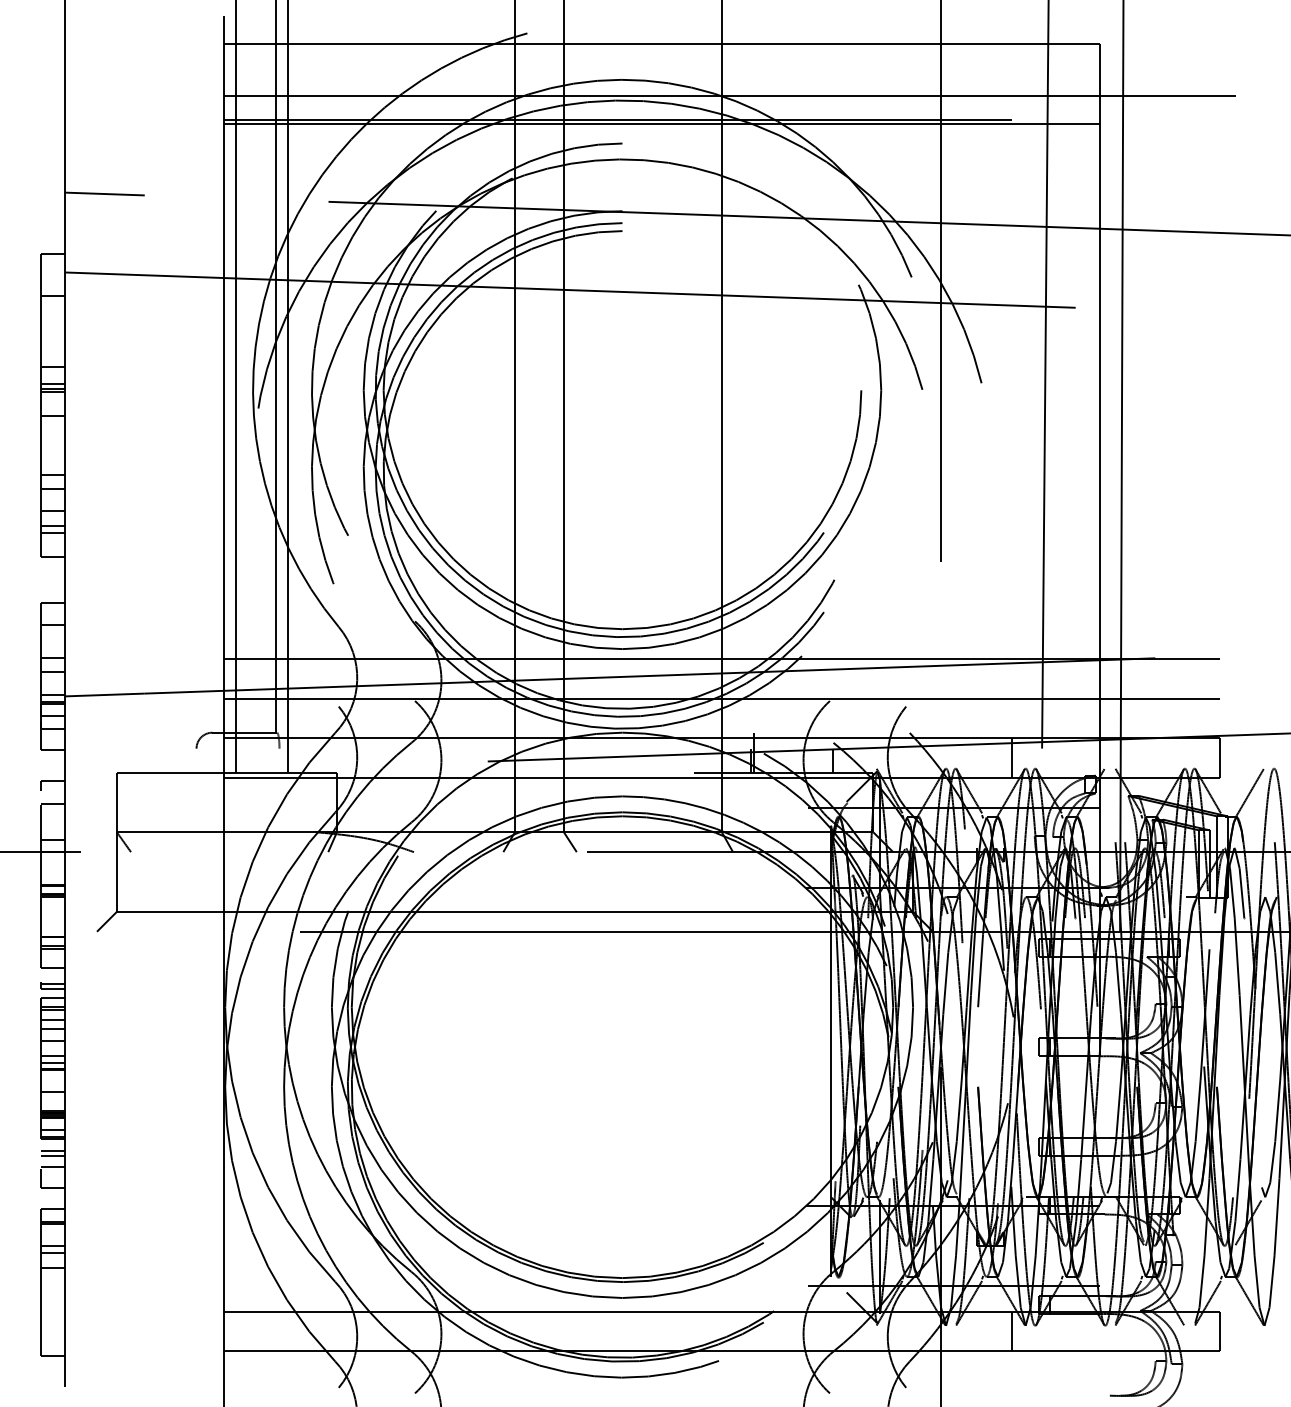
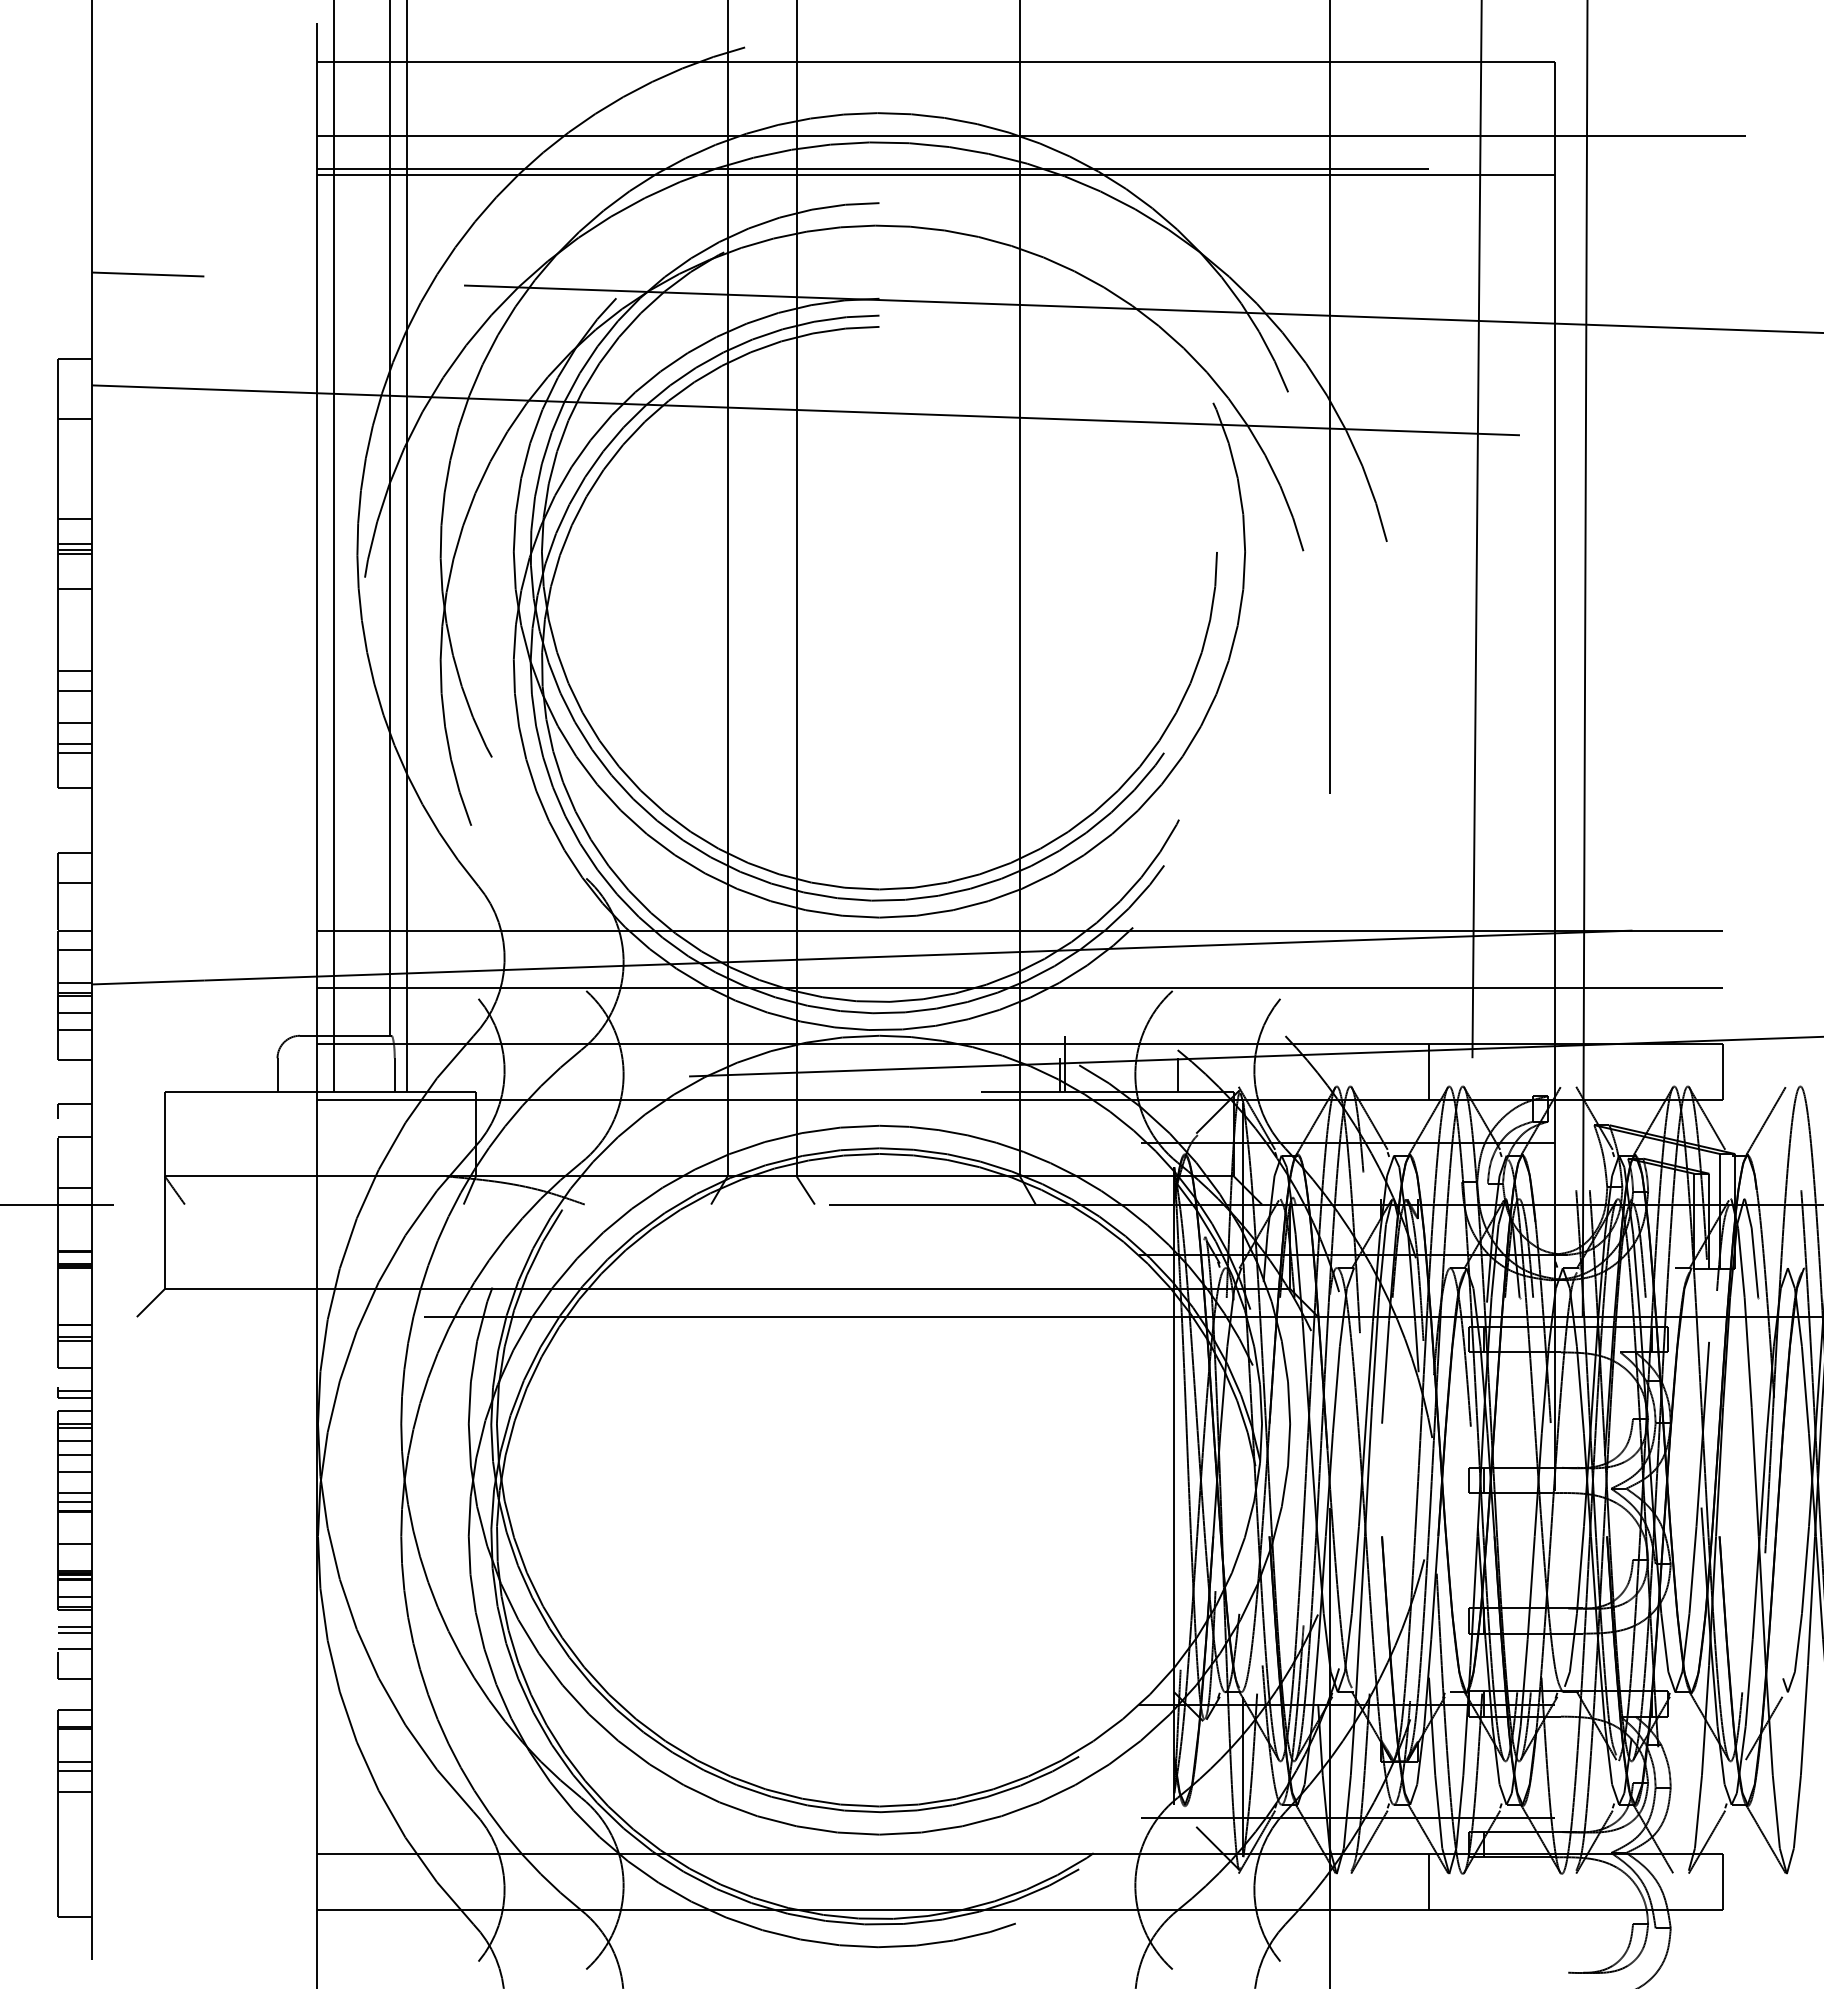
line: (196, 760) -> (277, 1075), added
line: (279, 760) -> (394, 1075), added

